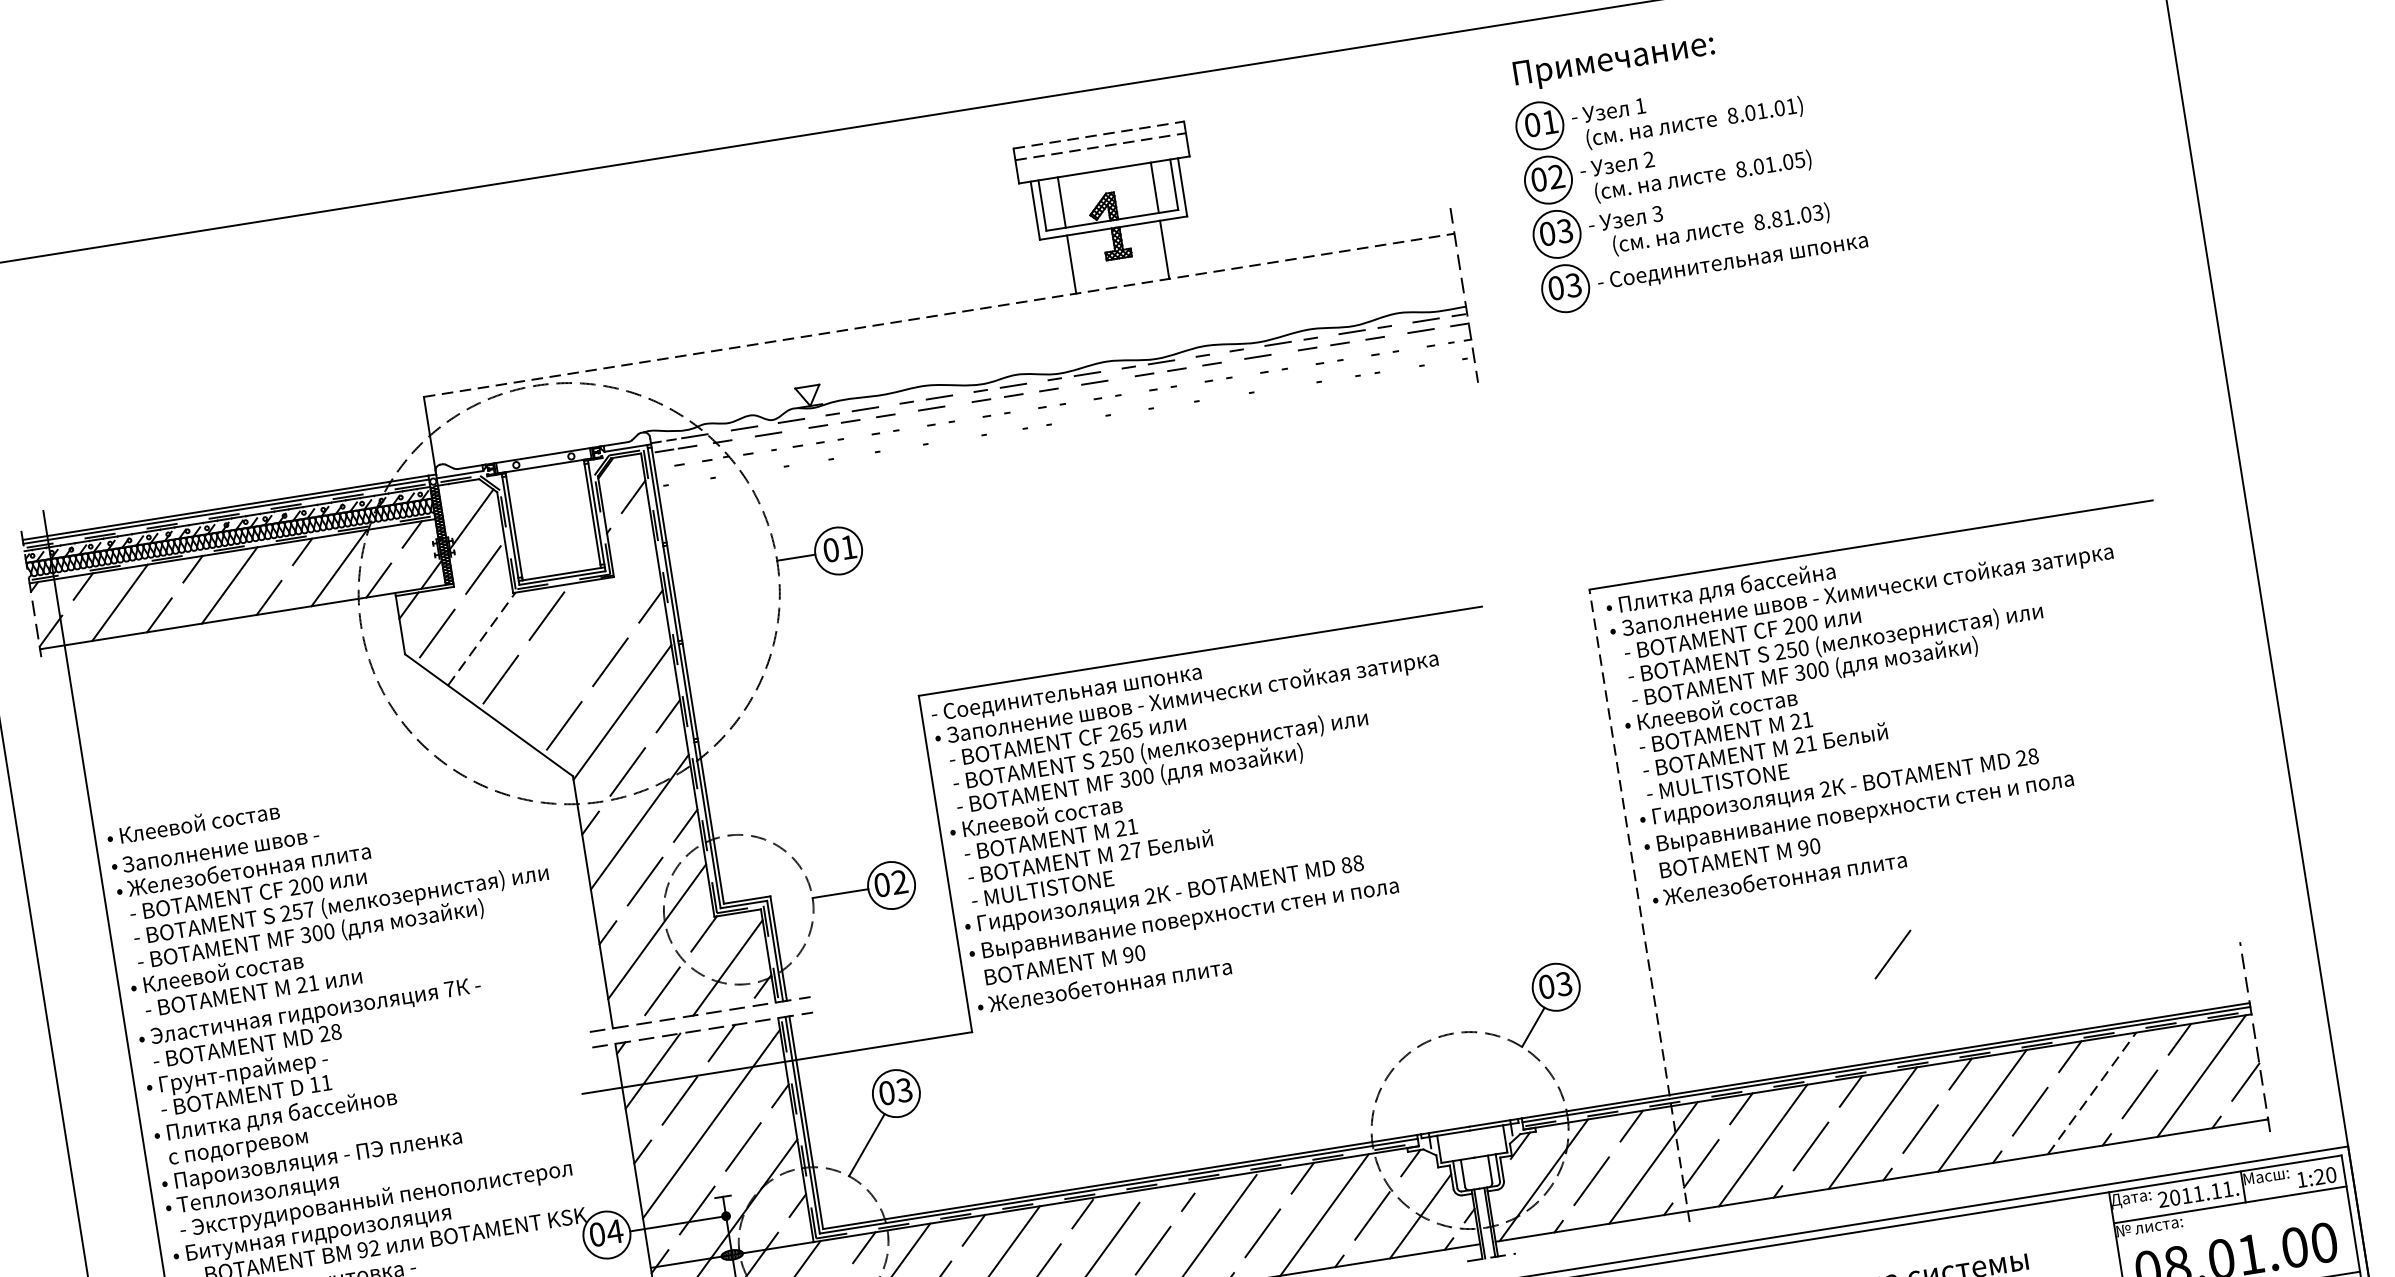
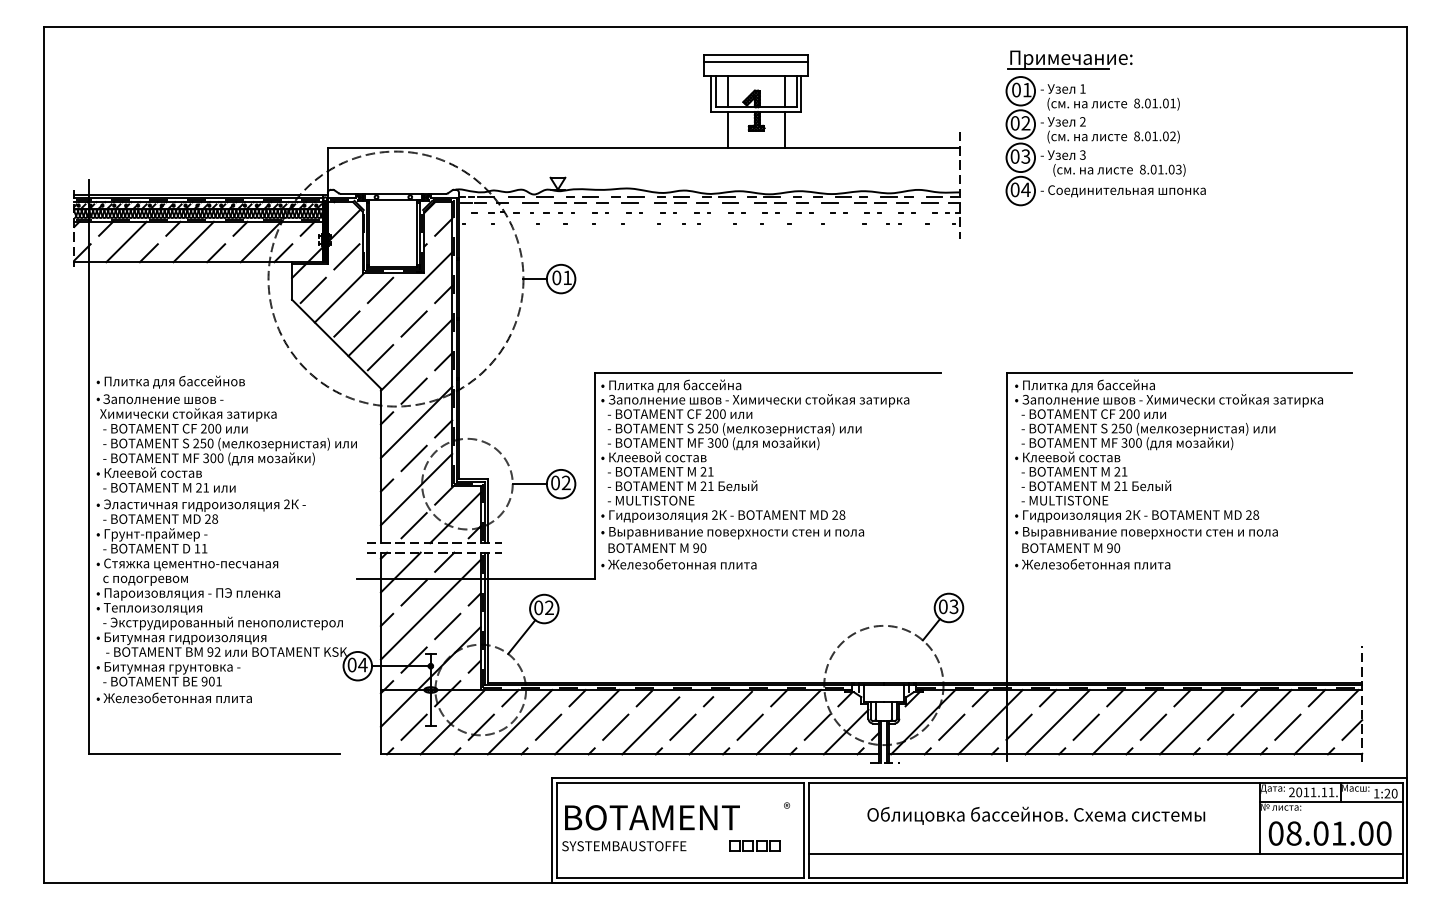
line: (1595, 80) -> (1058, 69), added
line: (1099, 135) -> (756, 55), dashed -> solid
line: (1101, 147) -> (756, 62), dashed -> solid
text: (1799, 160) -> (1172, 136), 8.01.05) -> 8.01.02)
text: (1776, 219) -> (1153, 169), 8.81.03) -> 8.01.03)
text: (1572, 284) -> (1025, 189), 03 -> 04
line: (938, 315) -> (643, 147), dashed -> solid
line: (583, 633) -> (400, 304), added
line: (481, 638) -> (339, 297), dashed -> solid
text: (1065, 692) -> (683, 385), - Соединительная шпонка -> • Плитка для бассейна
text: (1131, 729) -> (719, 413), 265 -> 200
text: (235, 817) -> (175, 381), • Клеевой состав -> • Плитка для бассейнов
text: (1135, 849) -> (710, 485), 27 -> 21
text: (1346, 864) -> (835, 514), 88 -> 28
text: (262, 868) -> (186, 414), • Железобетонная плита -> Химически стойкая затирка
line: (1639, 906) -> (1006, 567), dashed -> solid
text: (309, 909) -> (210, 443), 257 -> 250
line: (1892, 953) -> (1153, 619), removed
text: (448, 989) -> (286, 504), 7 -> 2
text: (904, 1091) -> (549, 608), 03 -> 02
line: (2092, 1093) -> (1259, 722), dashed -> solid
text: (309, 1110) -> (191, 563), • Плитка для бассейнов -> • Стяжка цементно-песчаная

